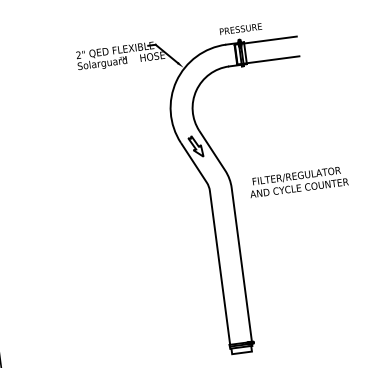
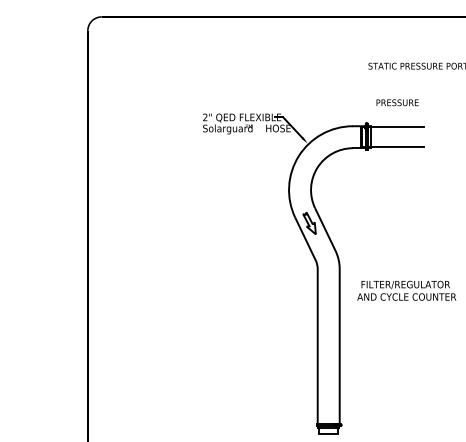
text: (240, 28) -> (397, 102), moved
text: (298, 181) -> (406, 290), moved

